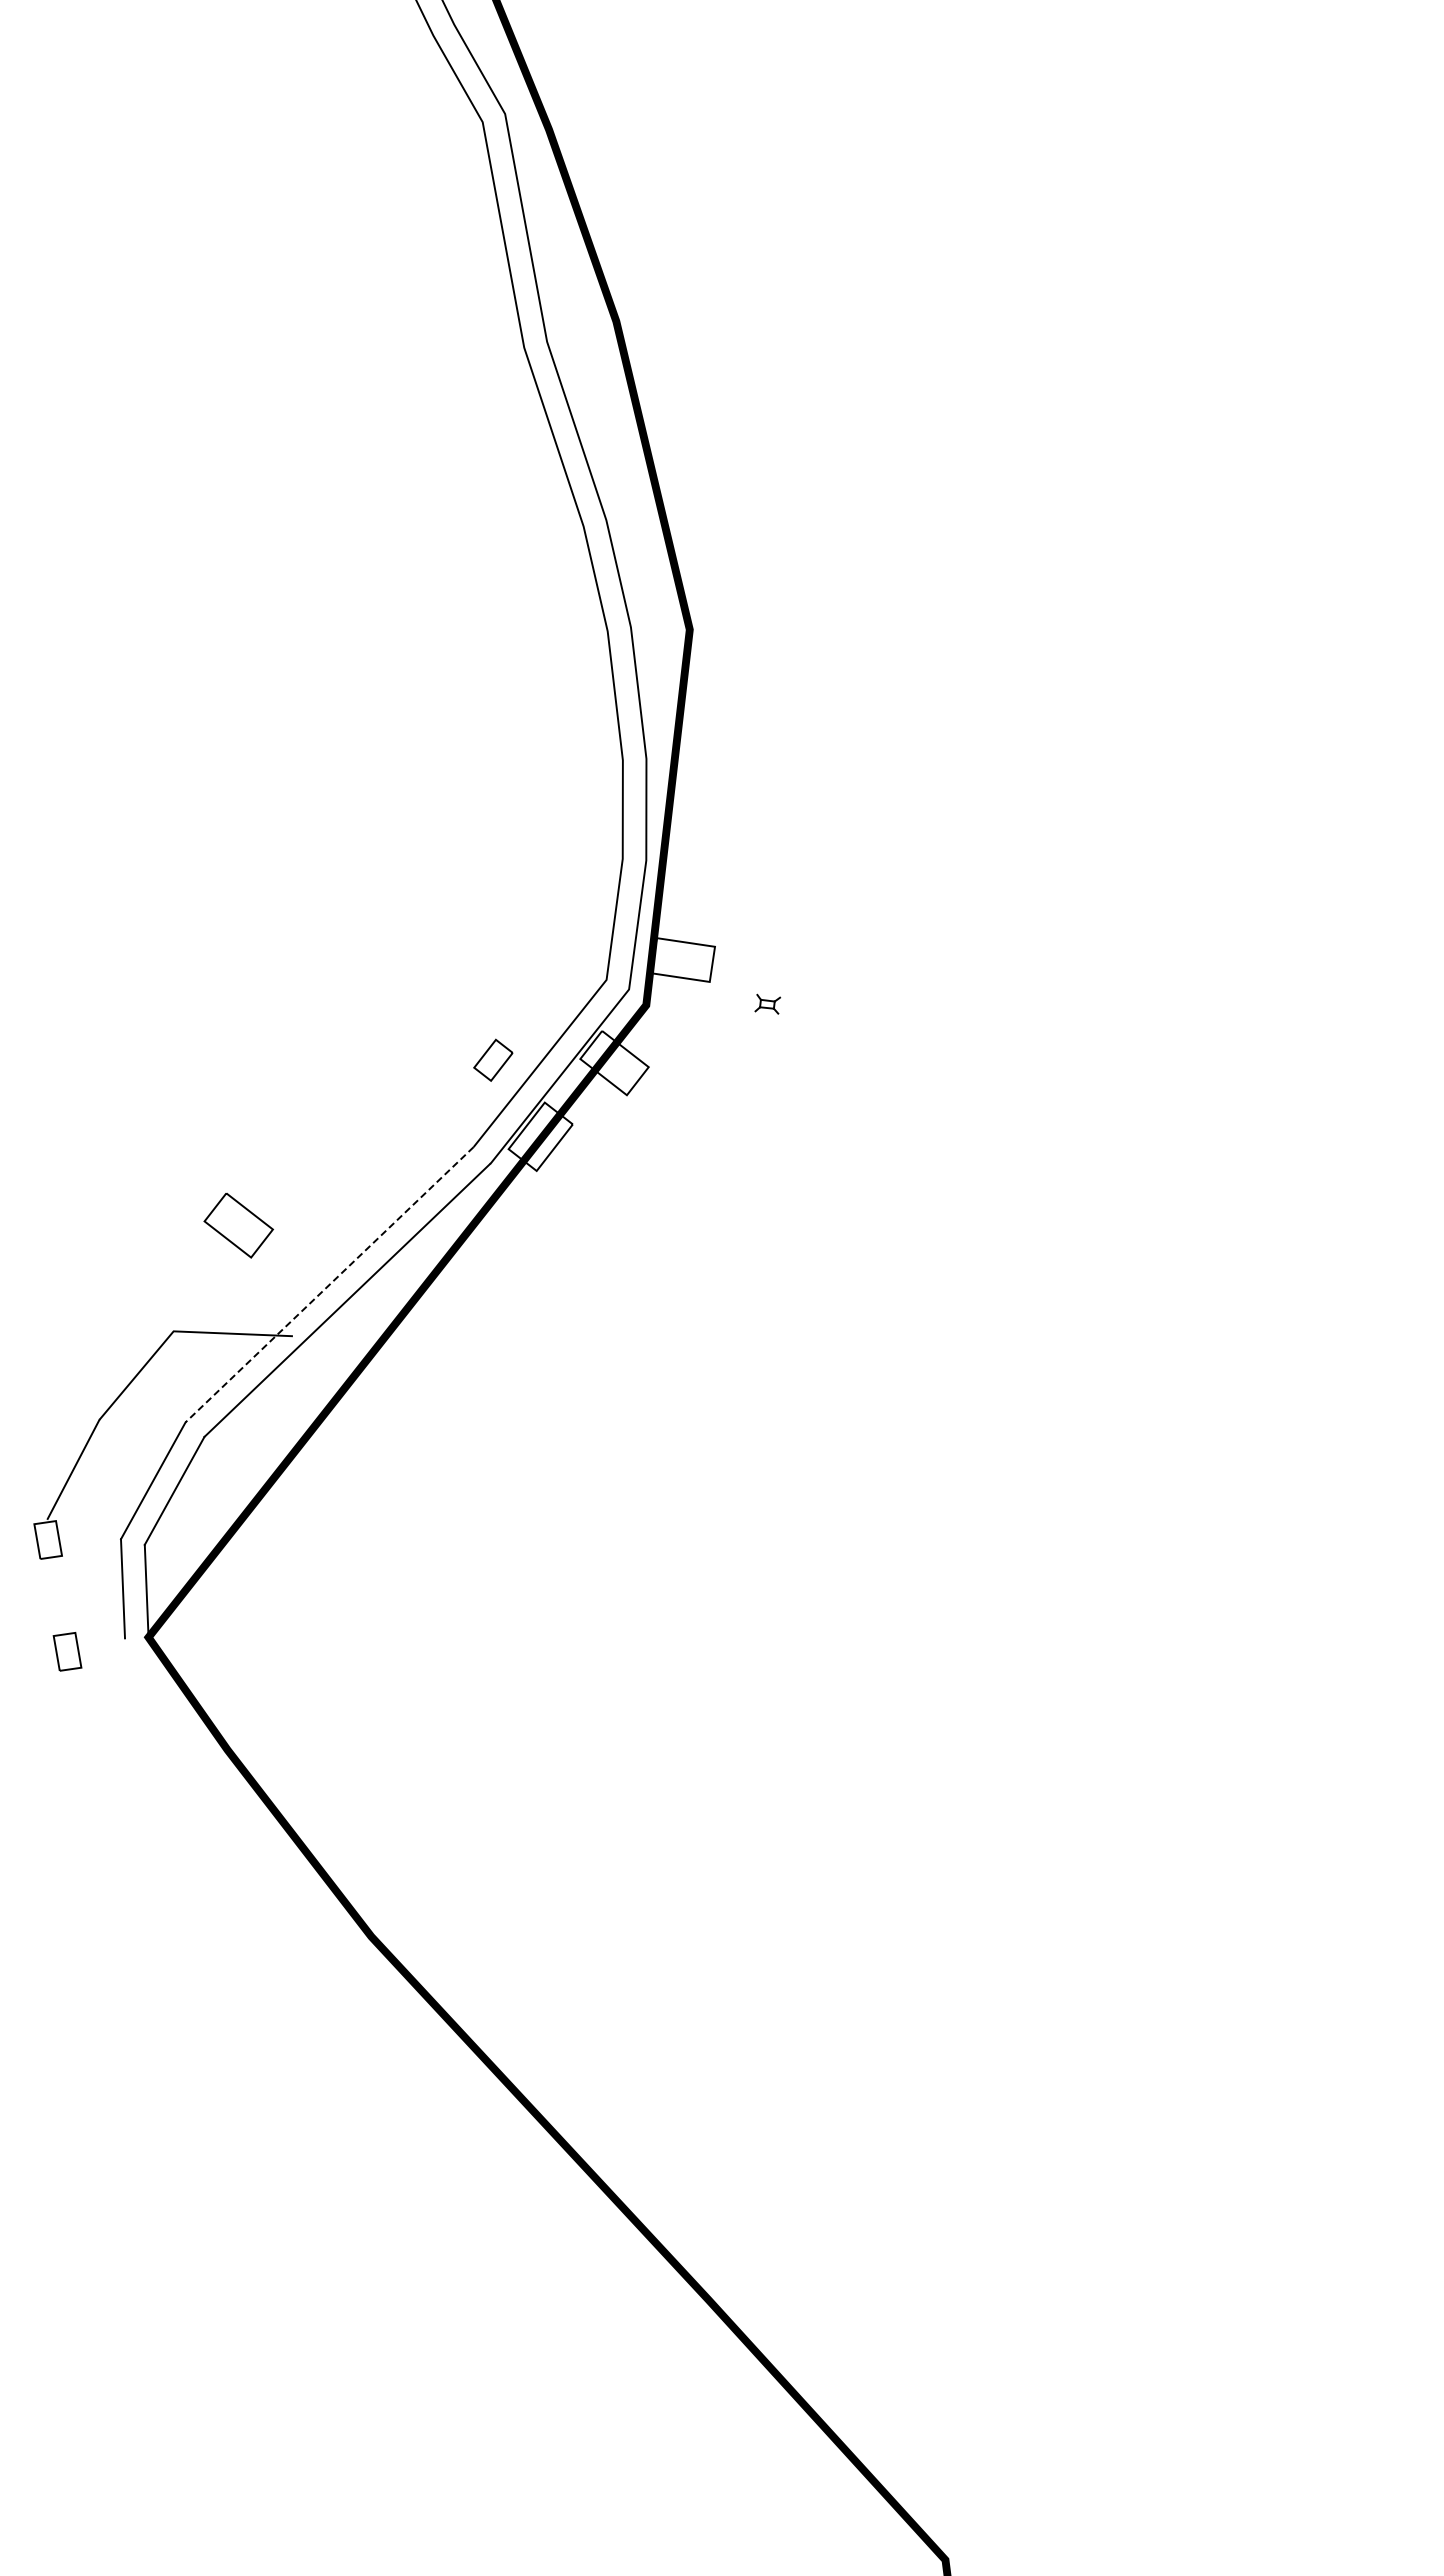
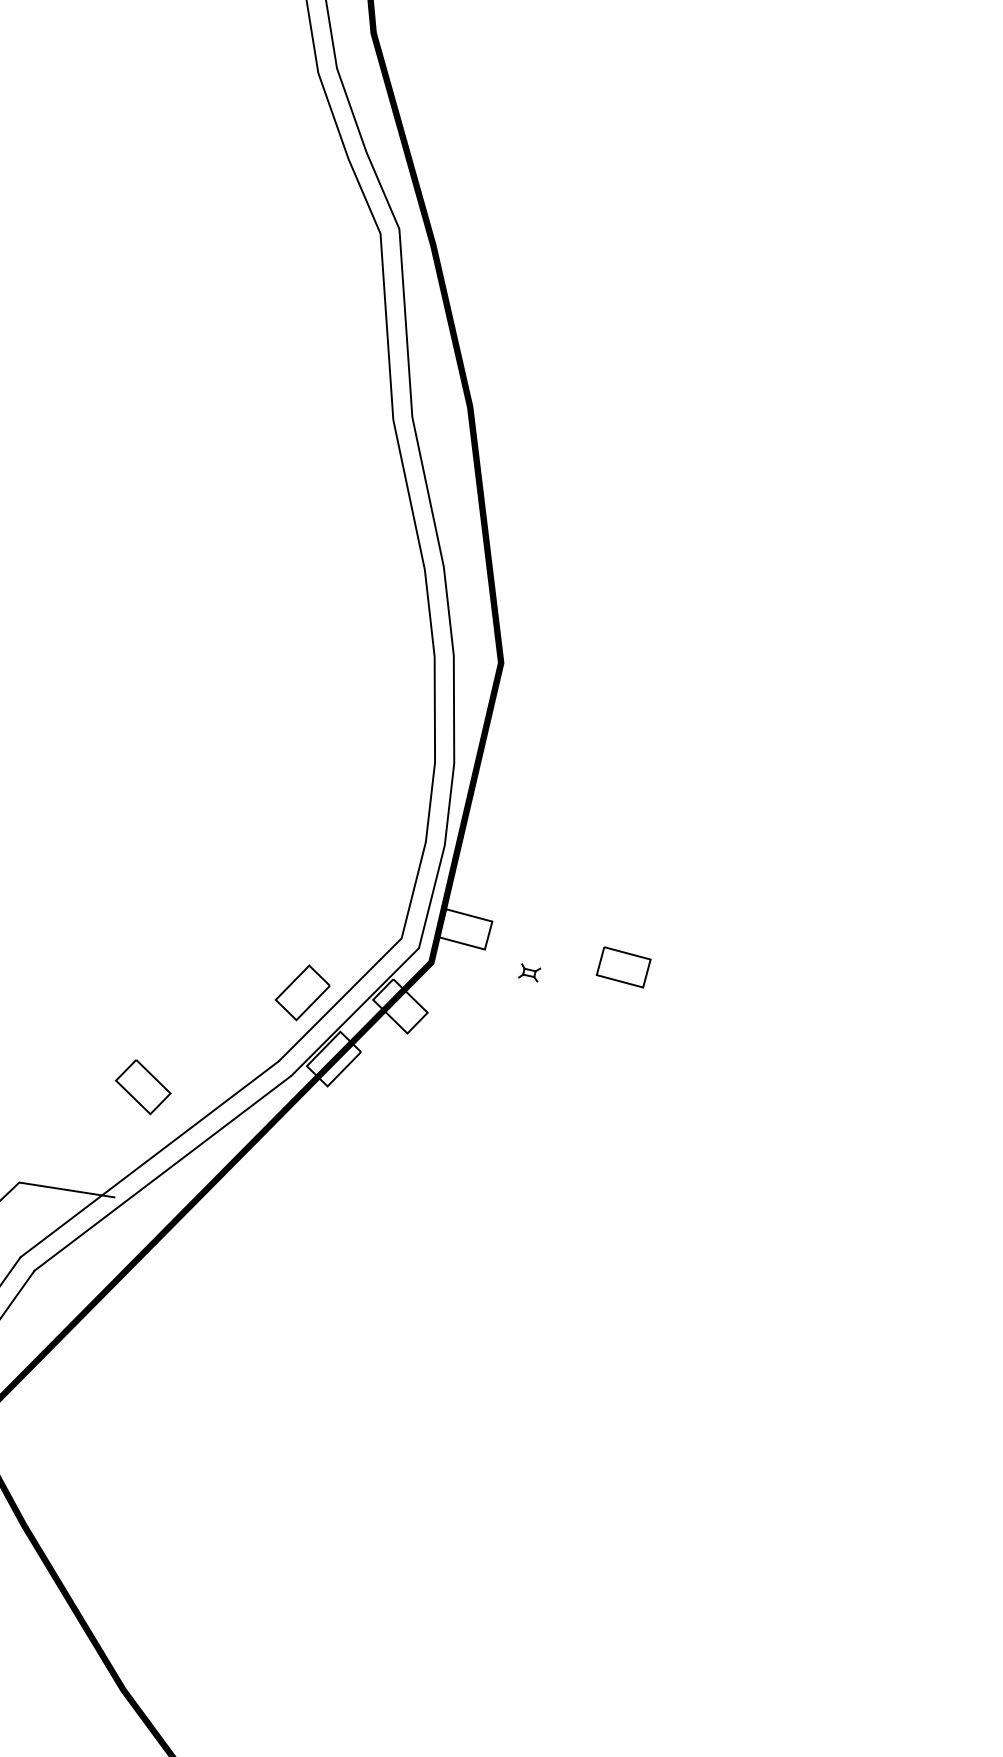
part: (881, 984) -> (623, 967), added
part: (493, 1060) -> (302, 993), size x1.67
part: (238, 1225) -> (143, 1087), moved
line: (329, 1285) -> (149, 1159), dashed -> solid

